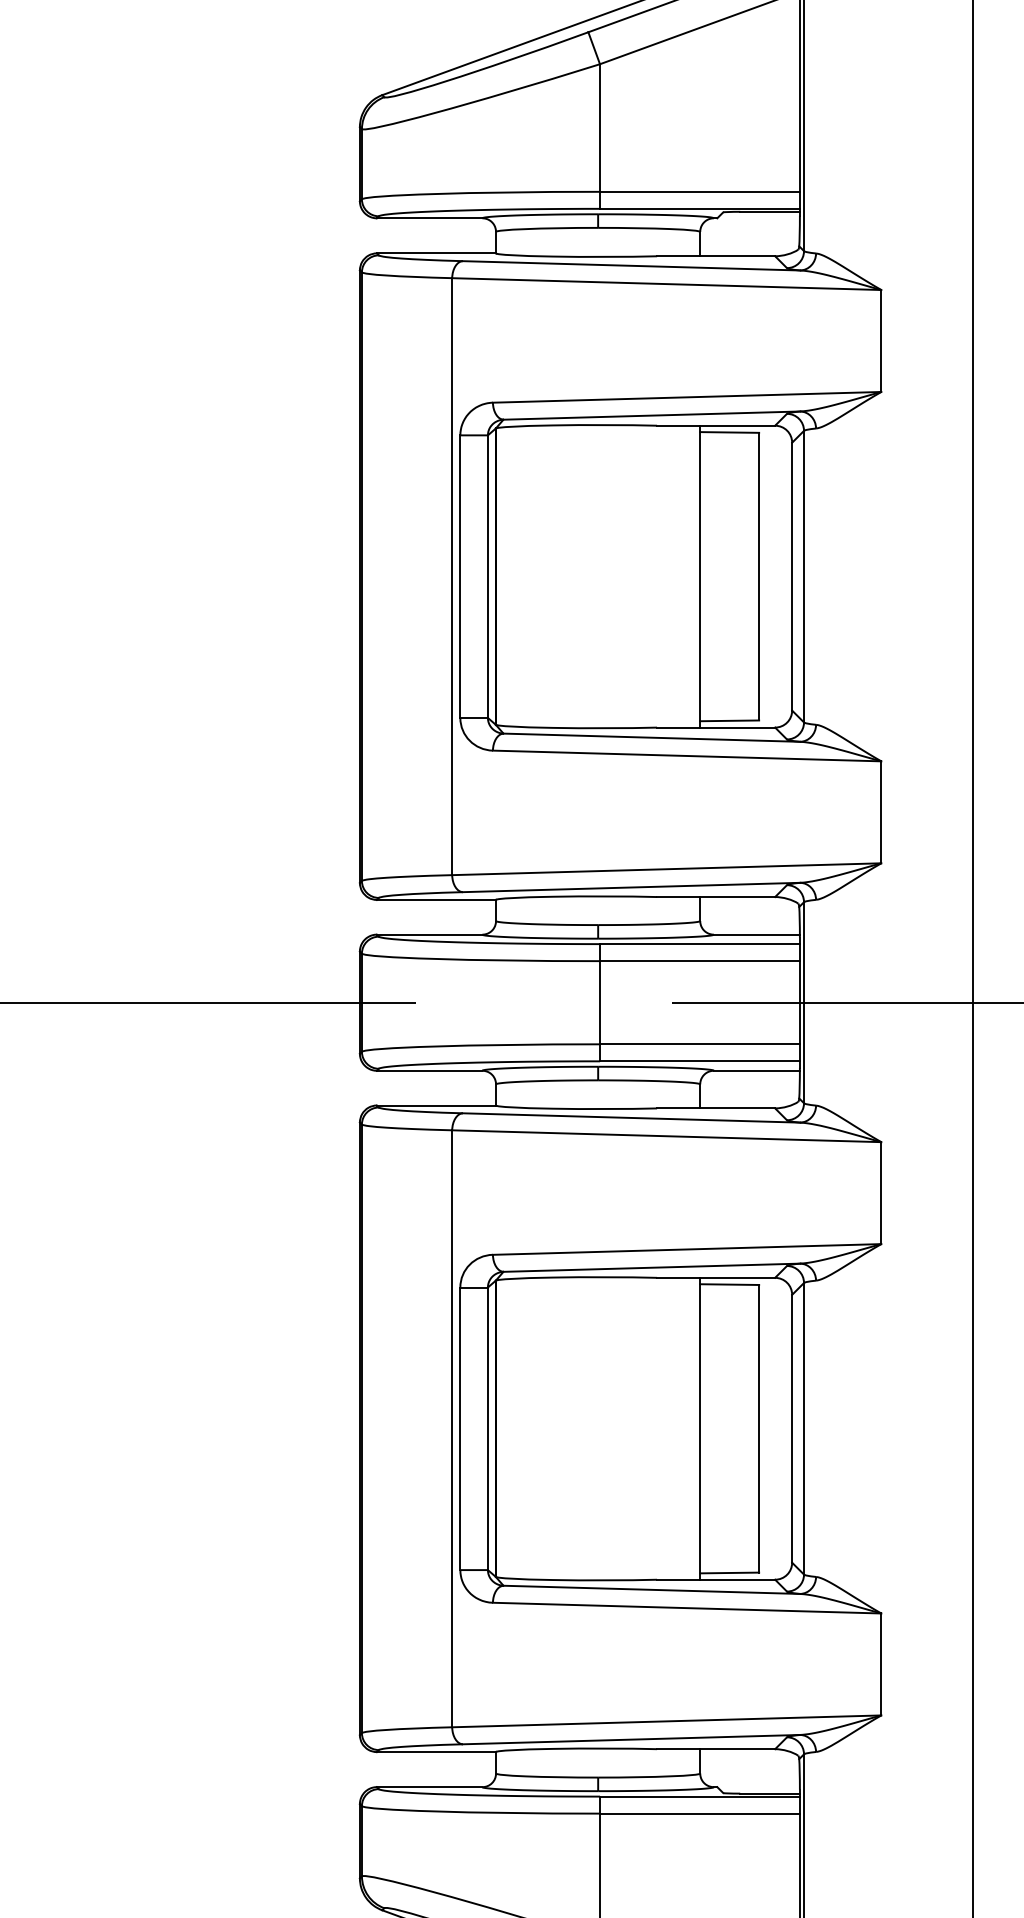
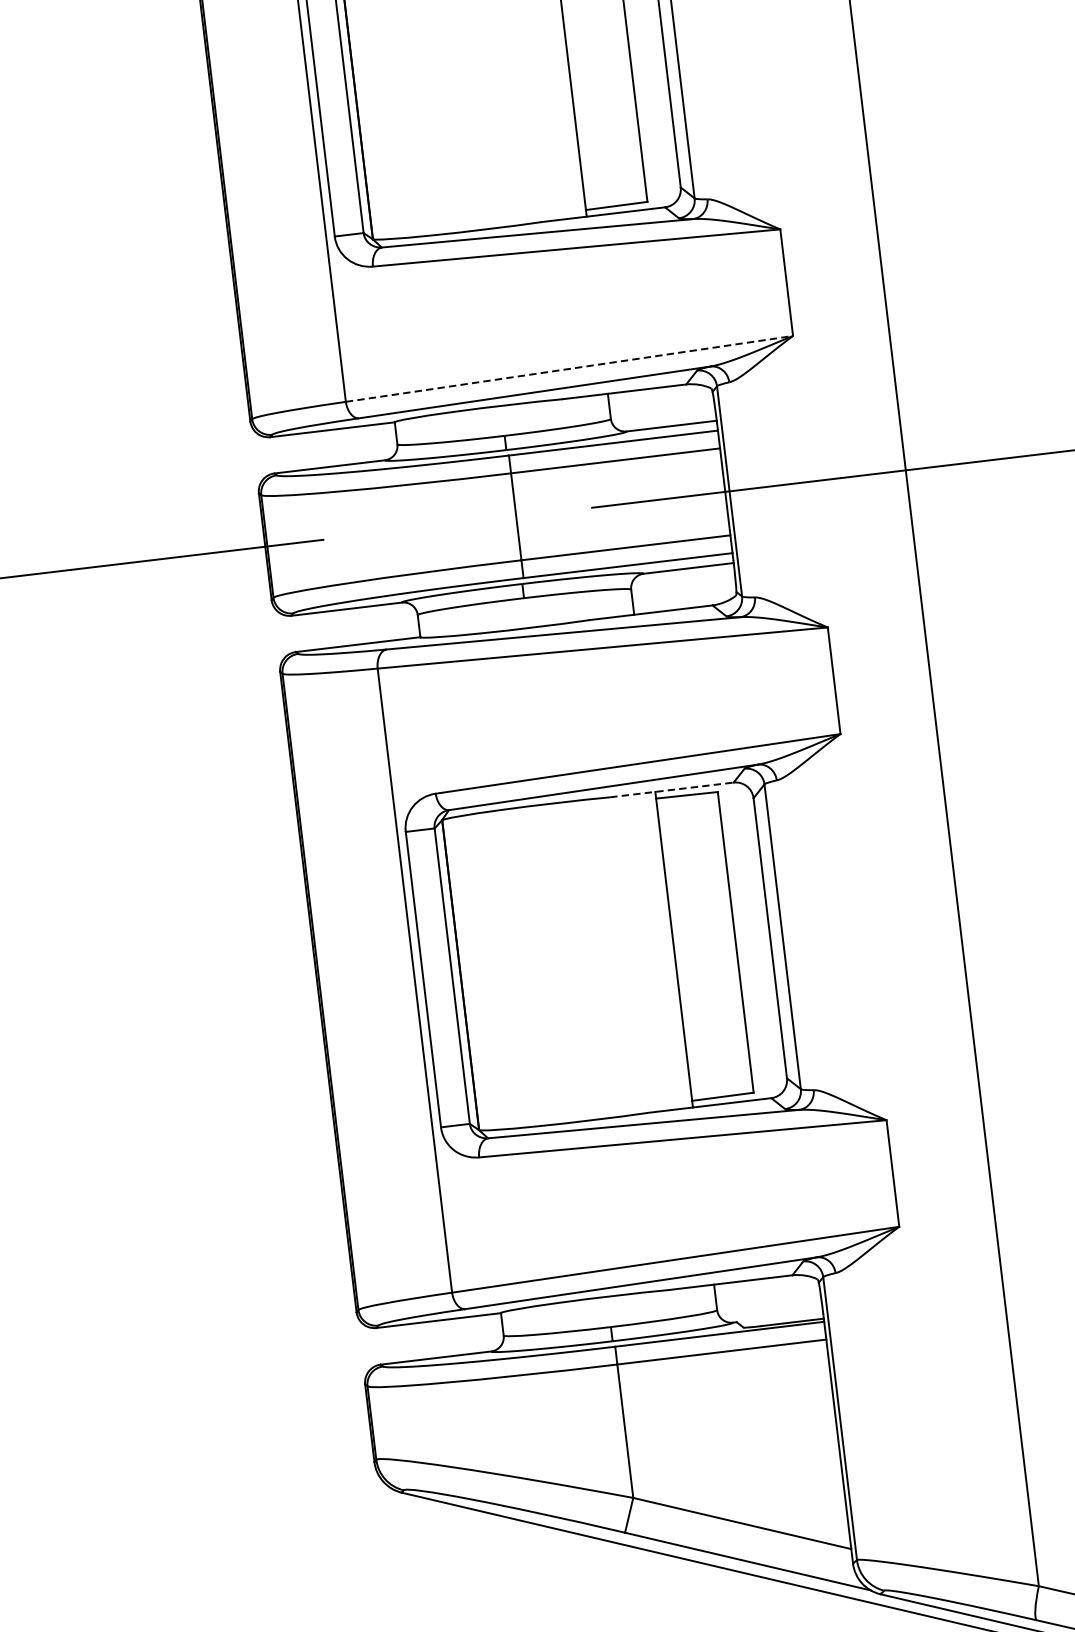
line: (666, 869) -> (569, 369), solid -> dashed
line: (716, 1277) -> (672, 789), solid -> dashed

